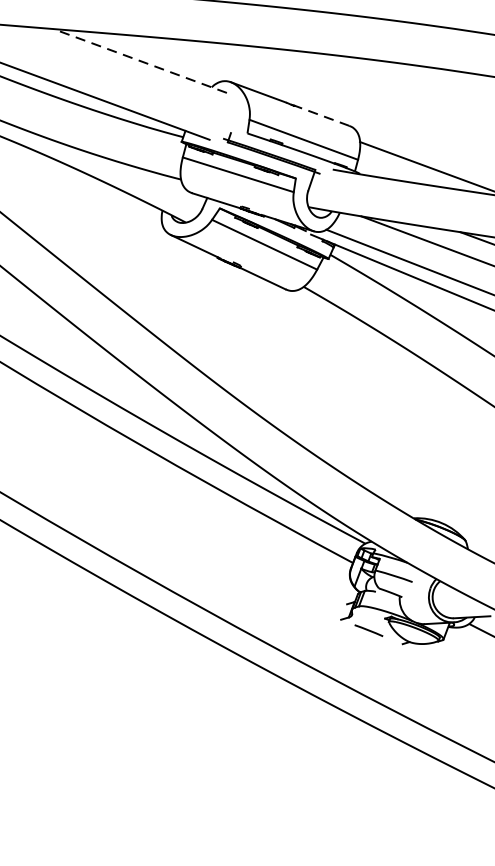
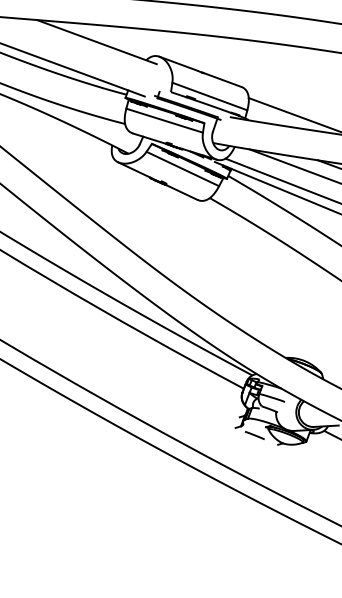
line: (139, 61) -> (96, 42), dashed -> solid
line: (320, 115) -> (221, 79), dashed -> solid

